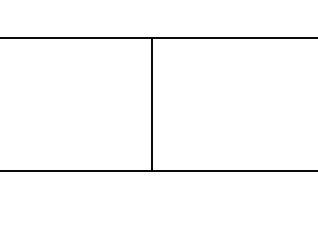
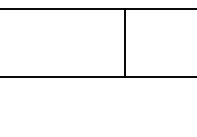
line: (152, 103) -> (125, 42), moved

